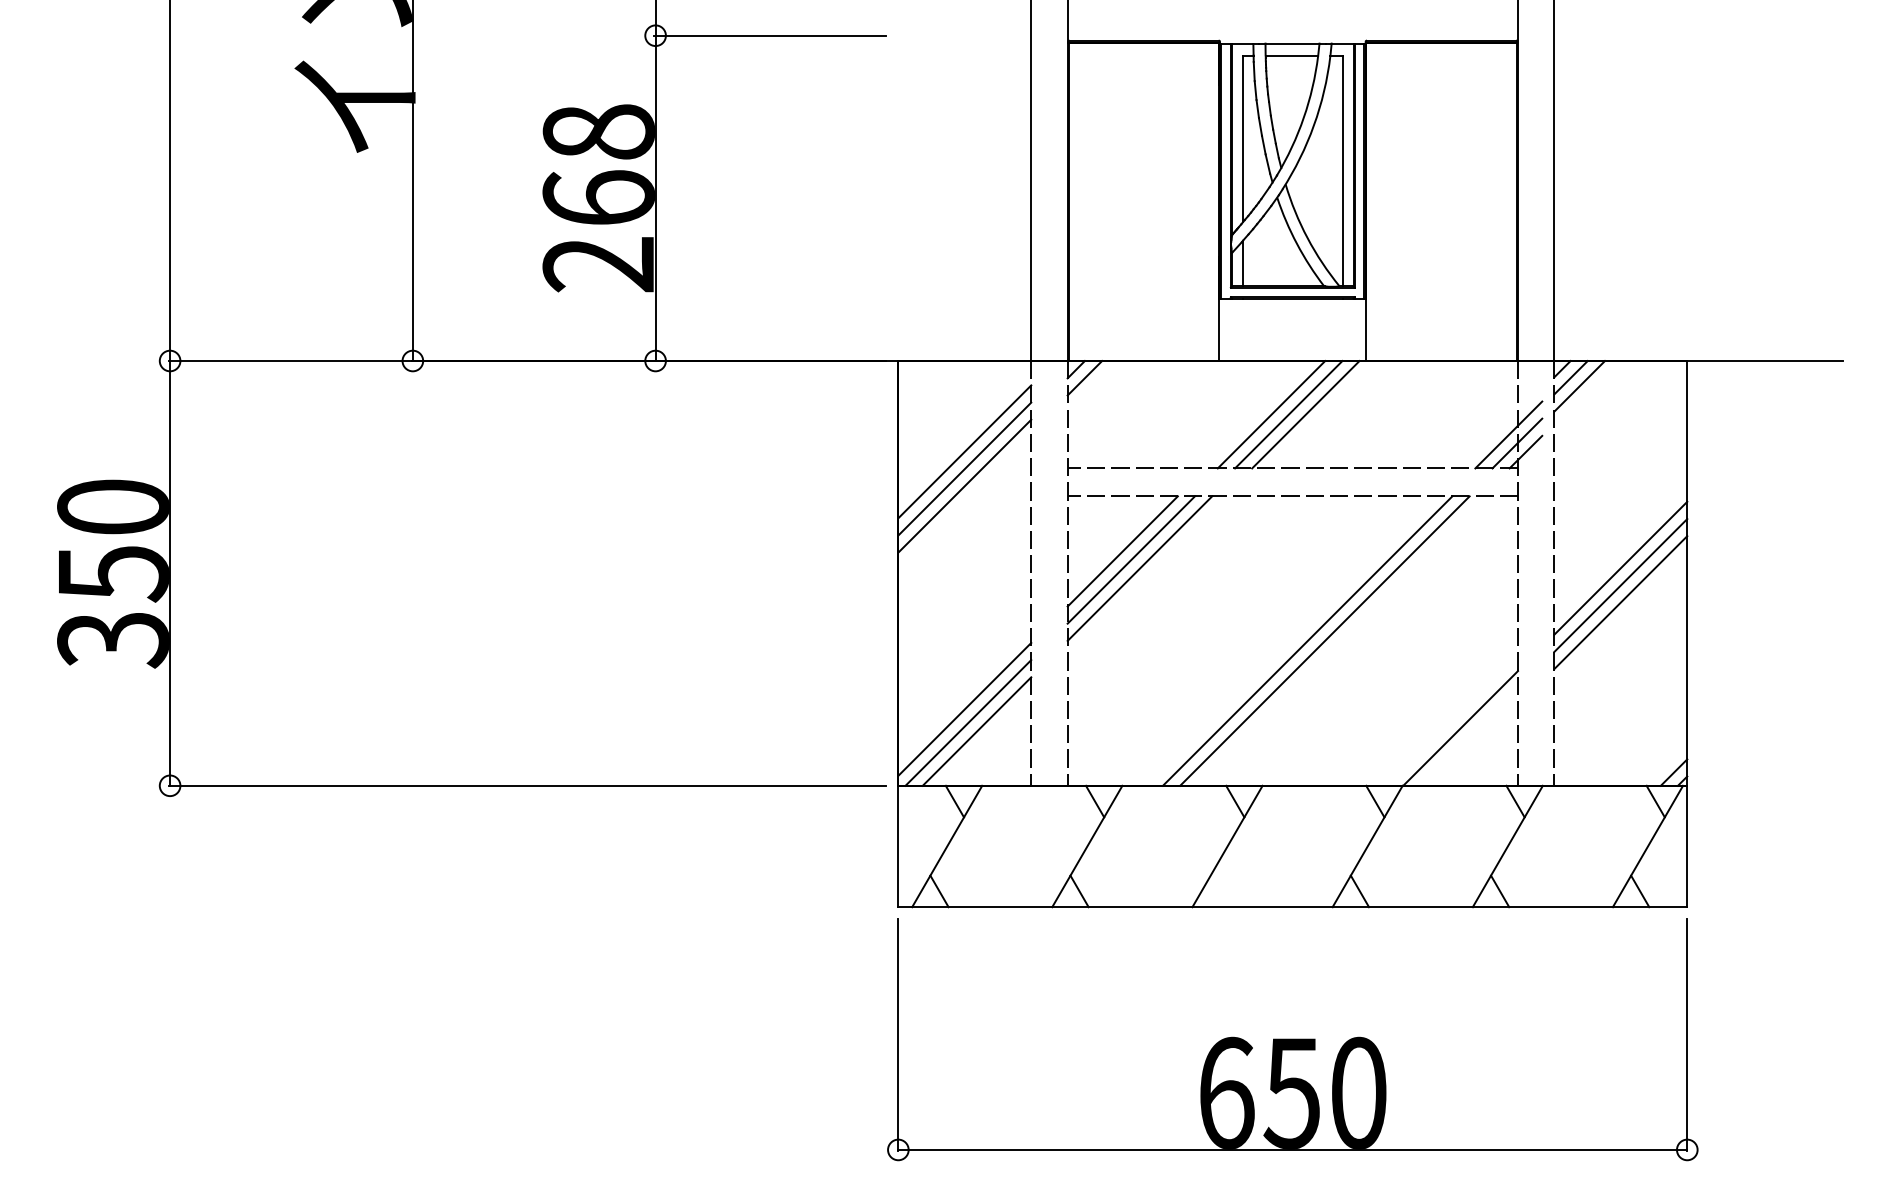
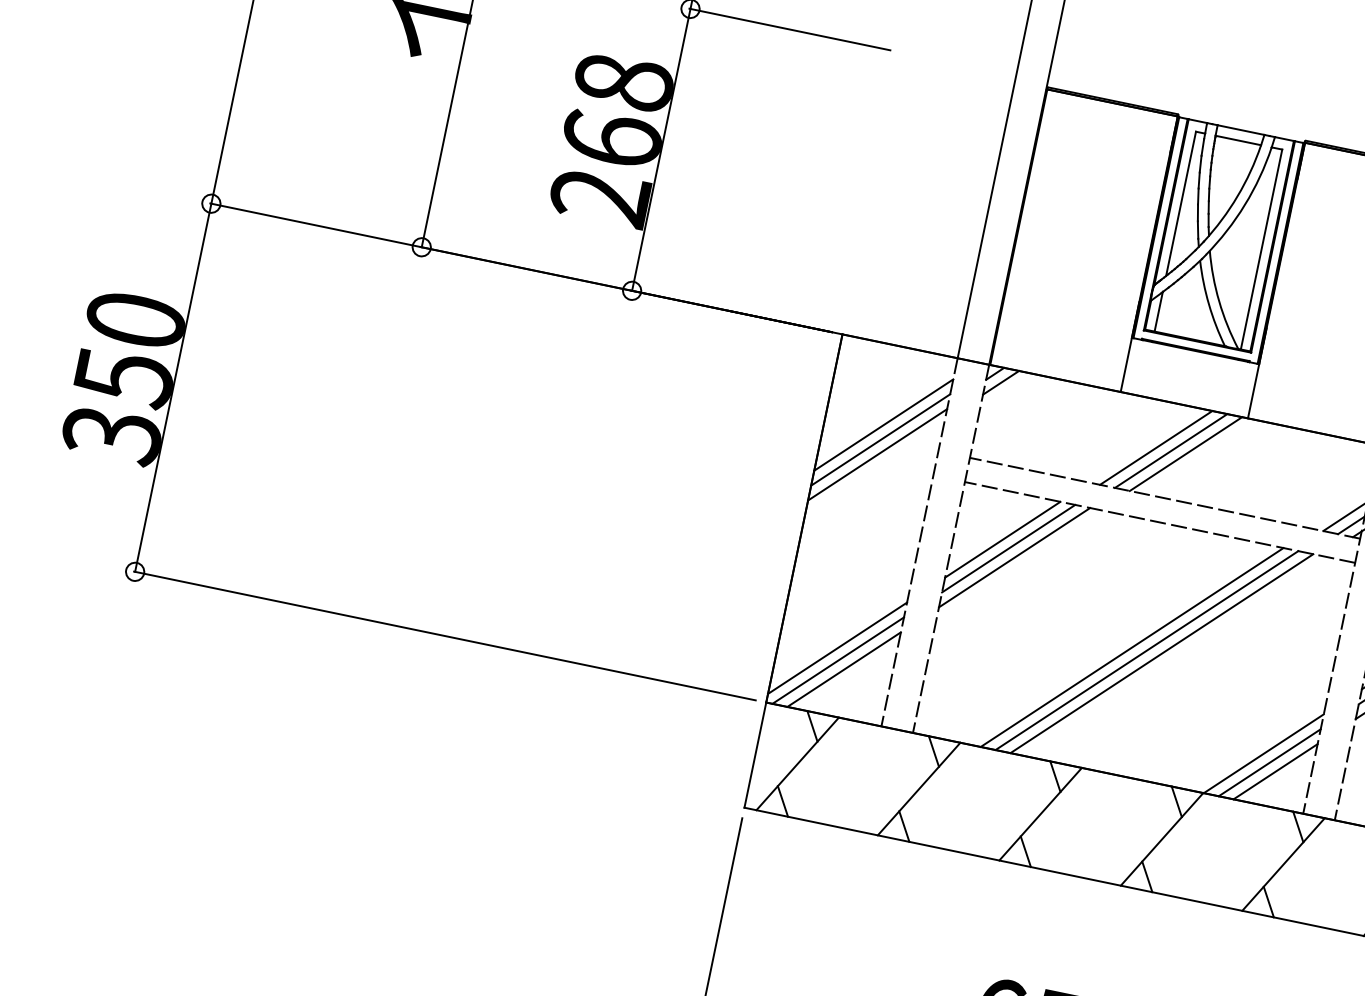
line: (1290, 640) -> (1132, 646), added
line: (1468, 736) -> (1269, 762), added
line: (1477, 745) -> (1275, 771), added
line: (1219, 891) -> (1025, 851), added

